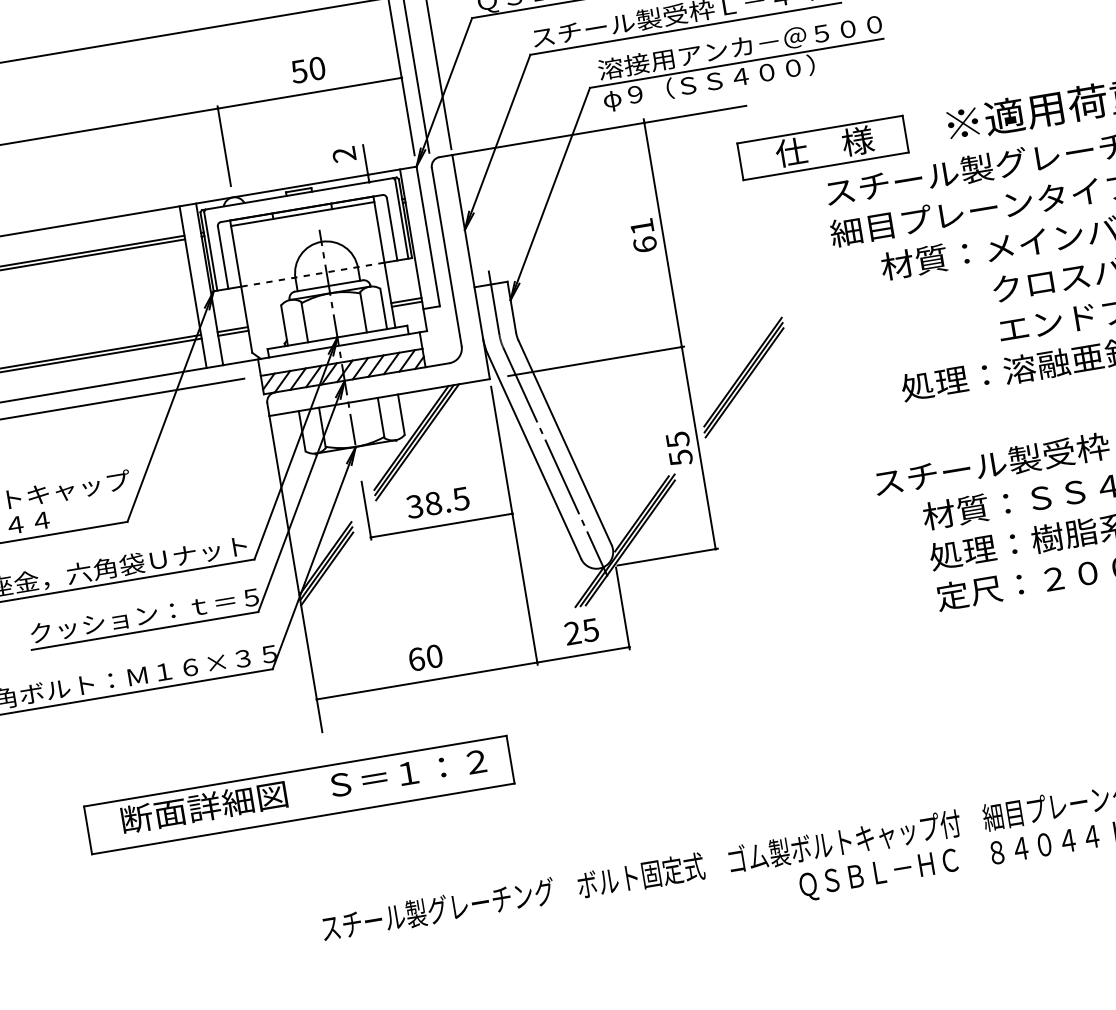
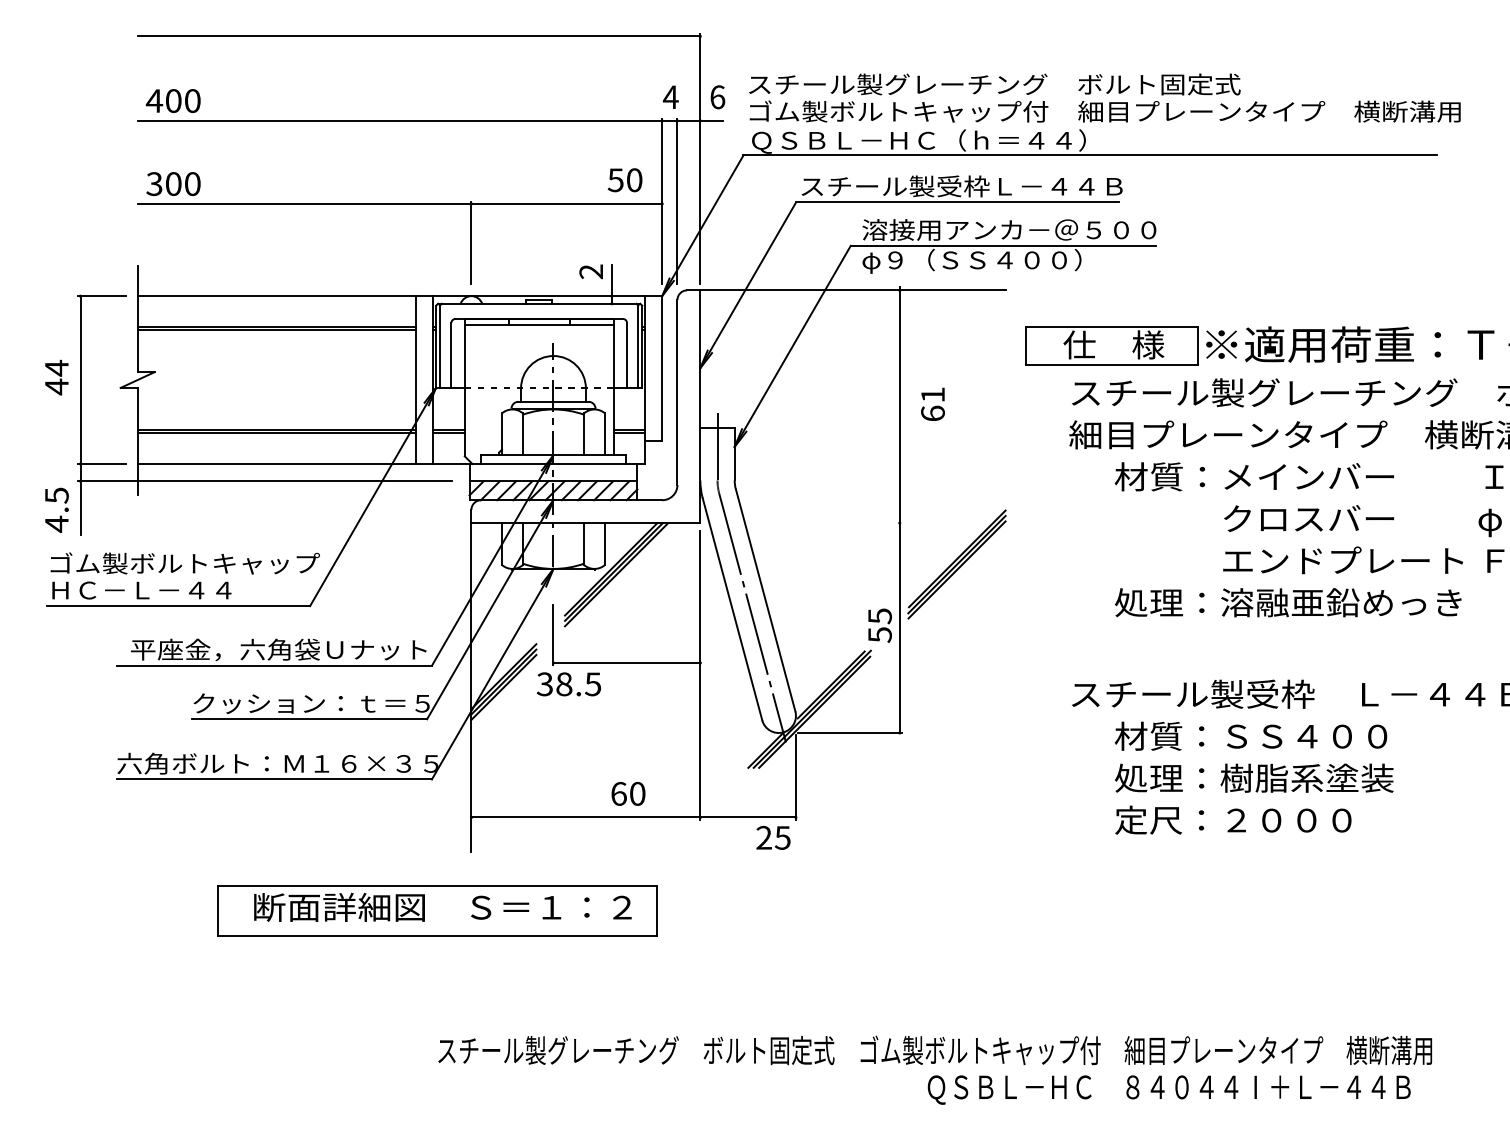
text: (307, 70) -> (624, 180), moved
part: (822, 147) -> (1111, 345), moved
text: (643, 235) -> (932, 403), moved
line: (595, 361) -> (810, 523), removed
text: (437, 503) -> (568, 684), moved
text: (581, 631) -> (773, 837), moved
text: (425, 657) -> (628, 793), moved

